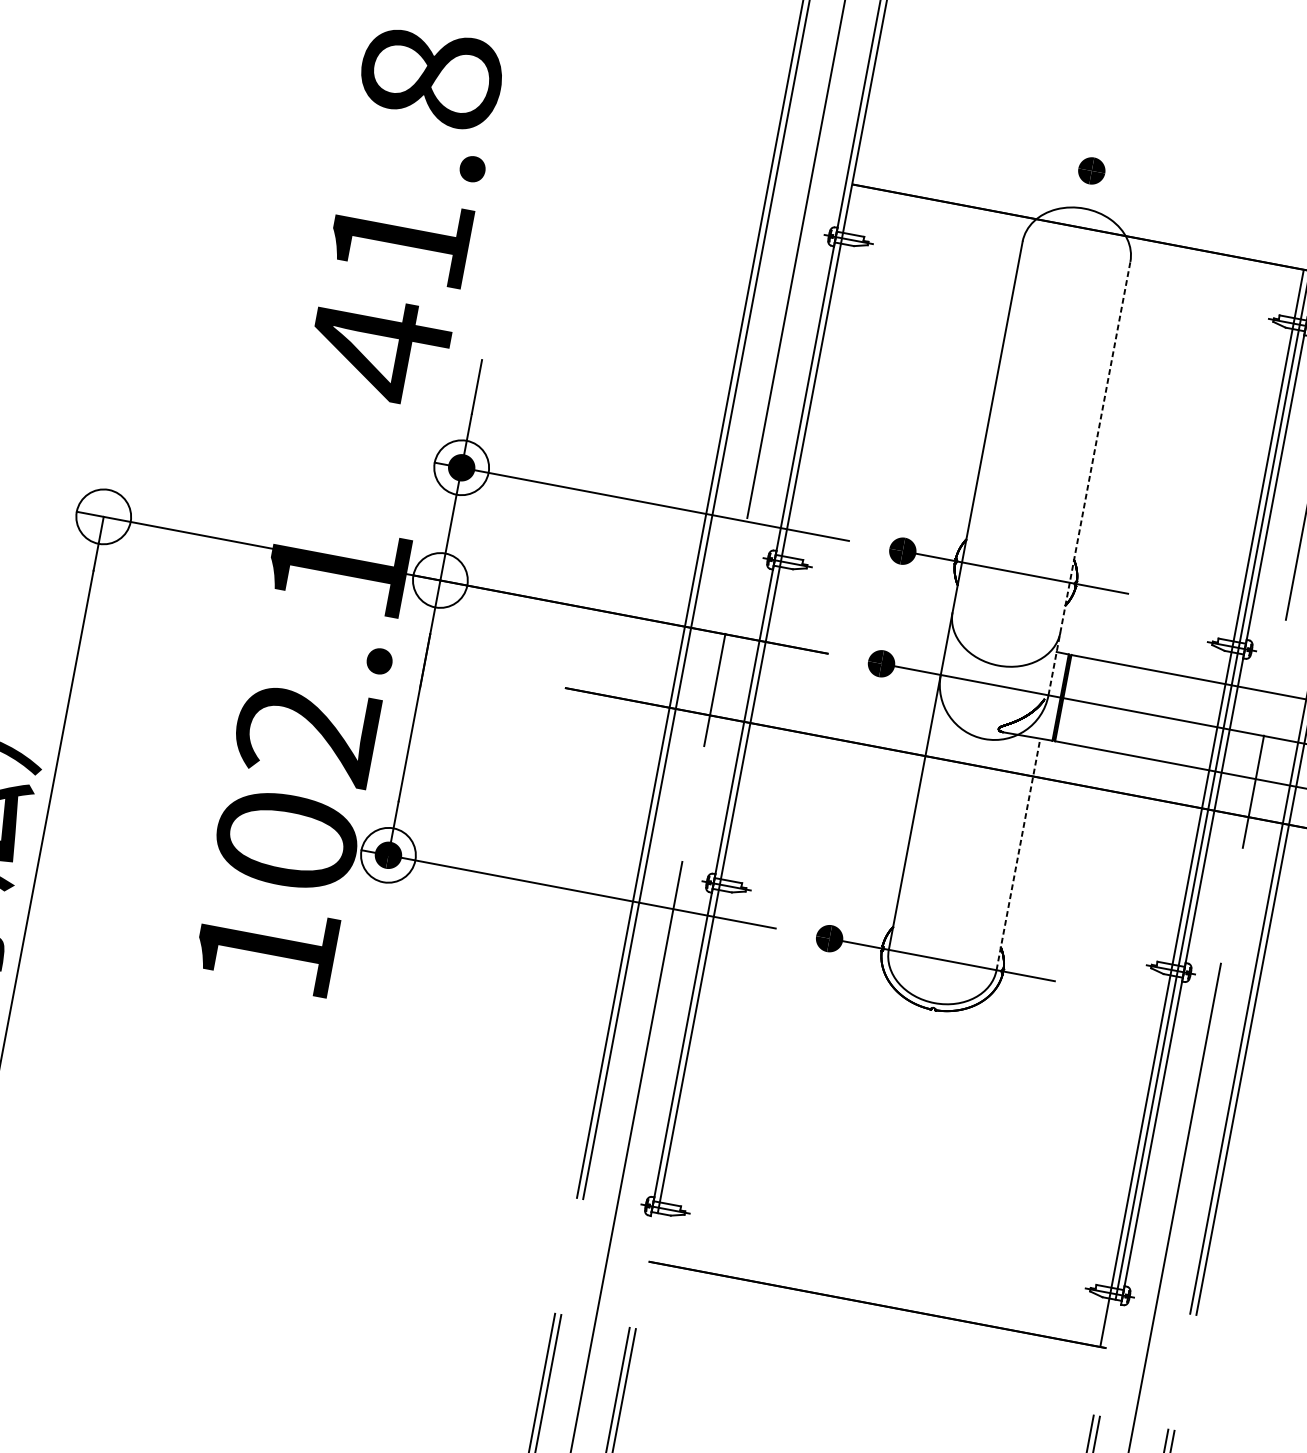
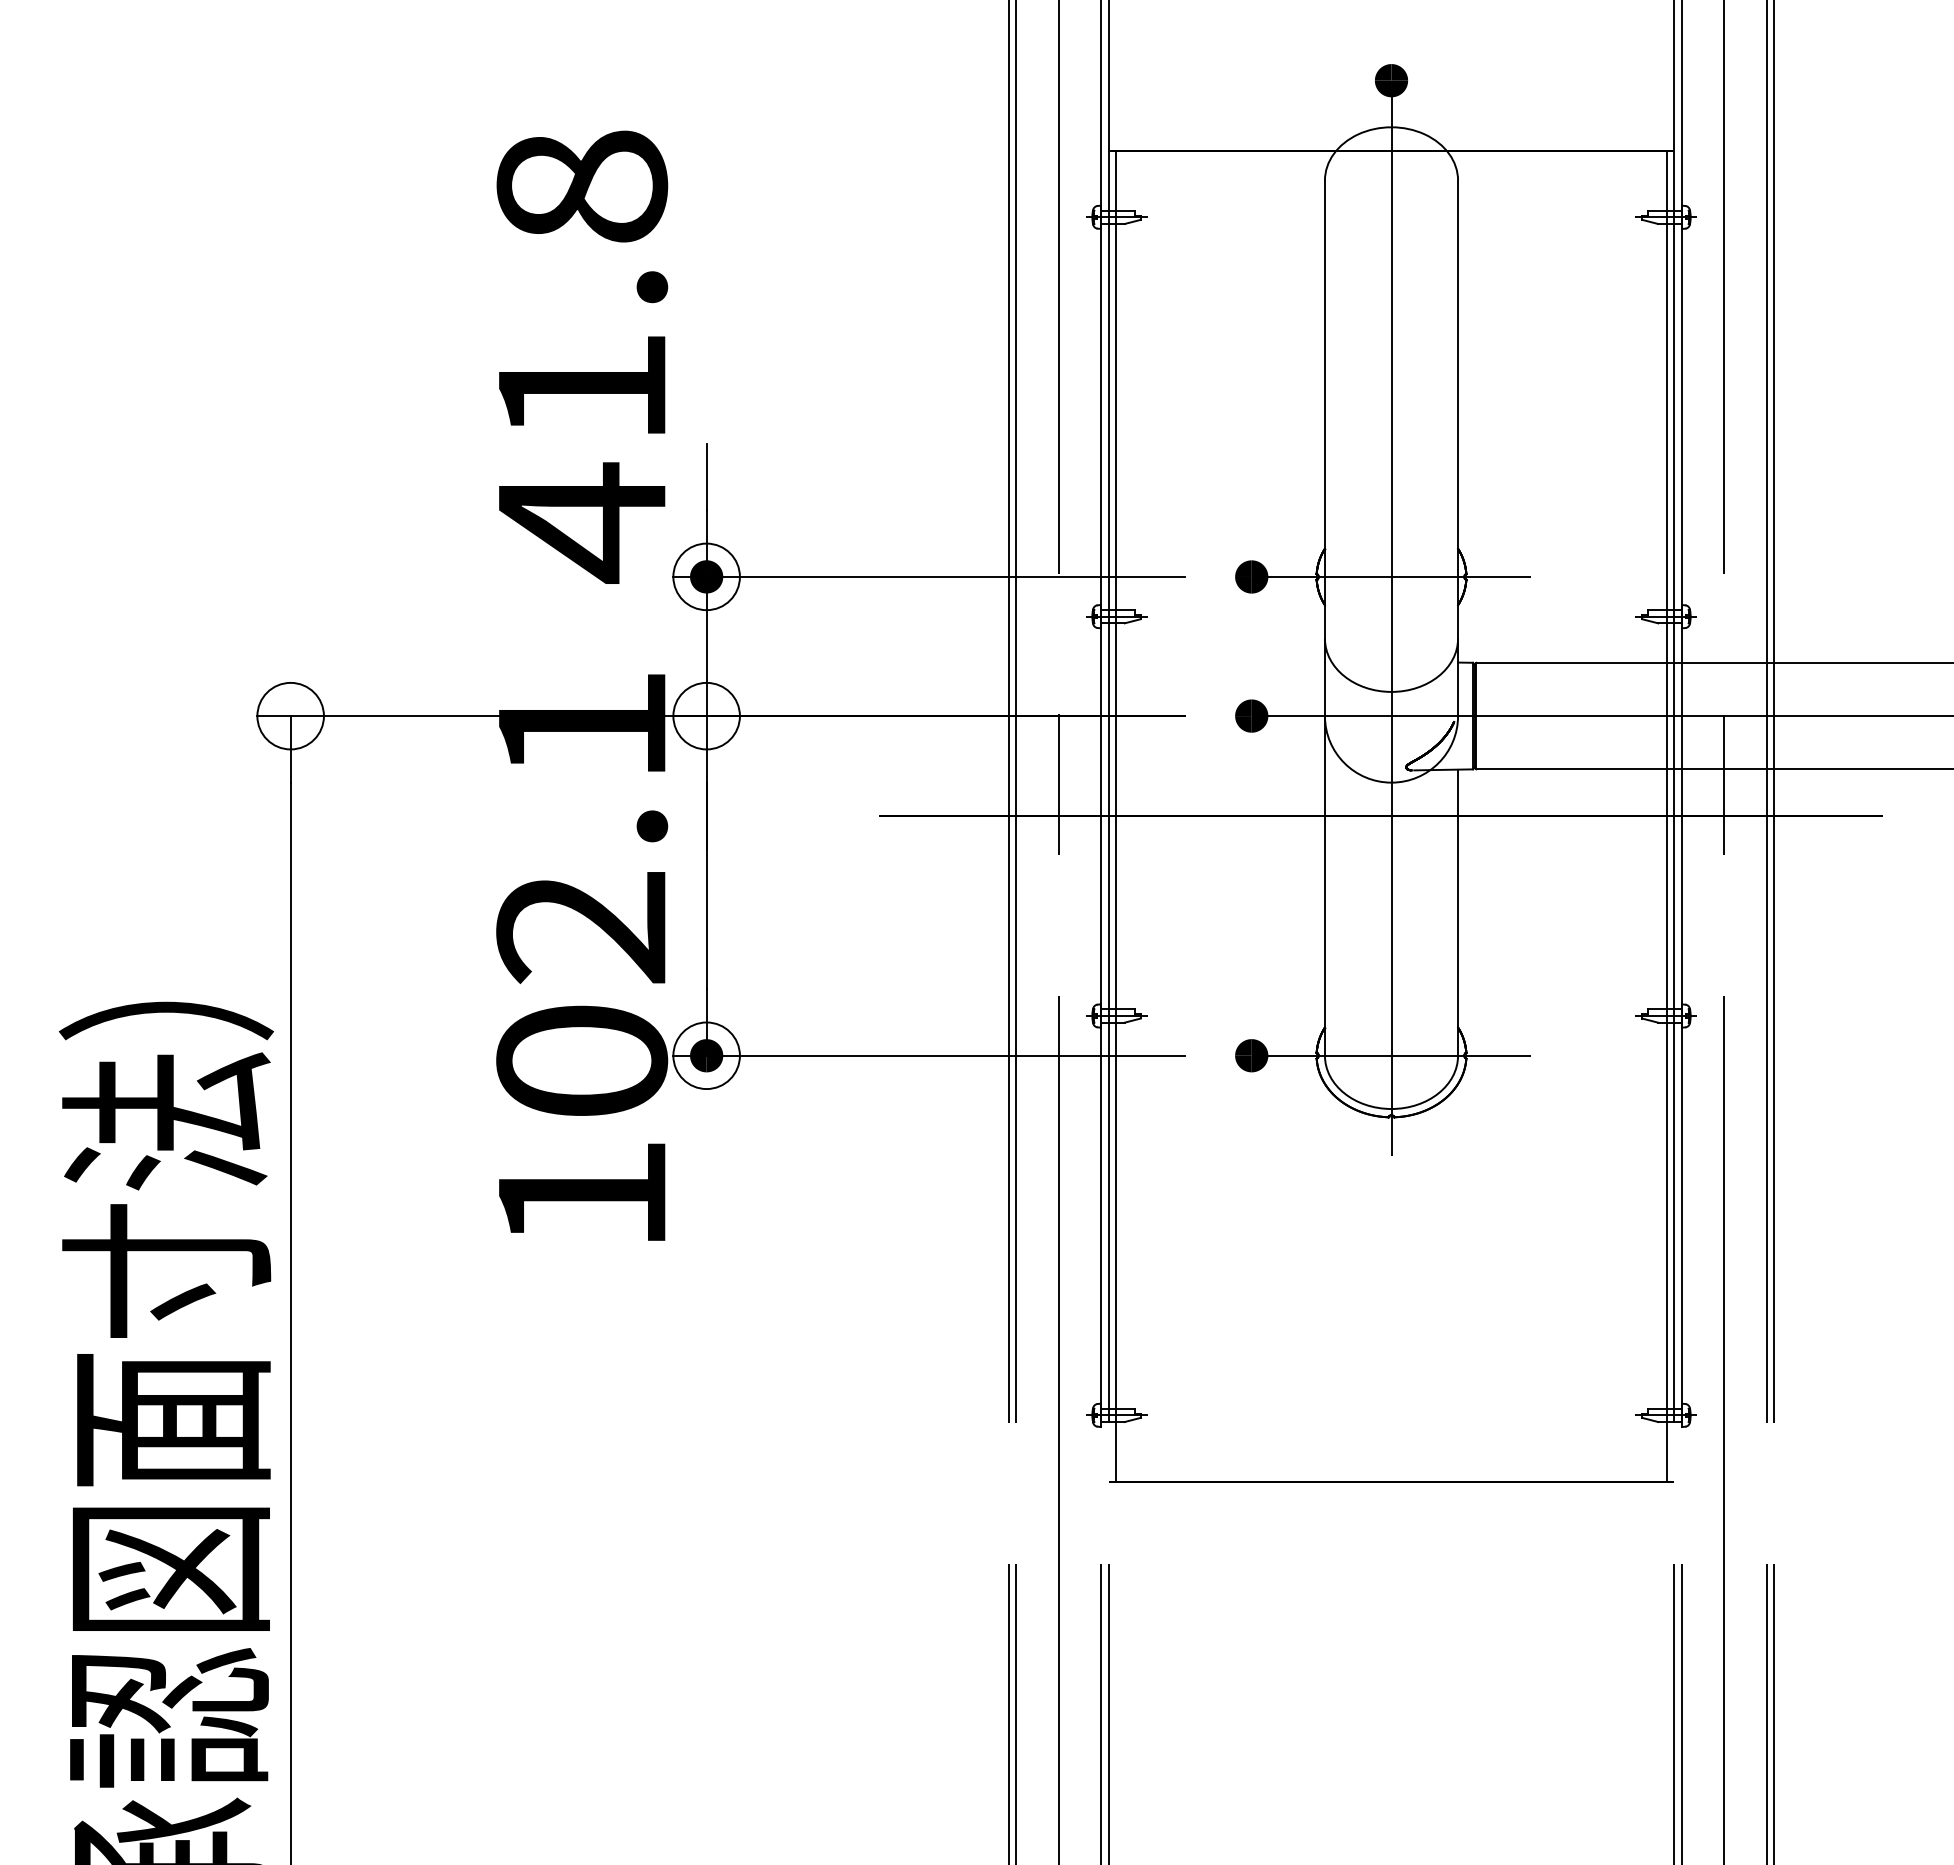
text: (405, 214) -> (582, 356), moved
line: (1089, 478) -> (1458, 448), dashed -> solid
line: (1009, 605) -> (1391, 617), added
line: (756, 723) -> (1116, 815), added
line: (1018, 854) -> (1458, 912), dashed -> solid

